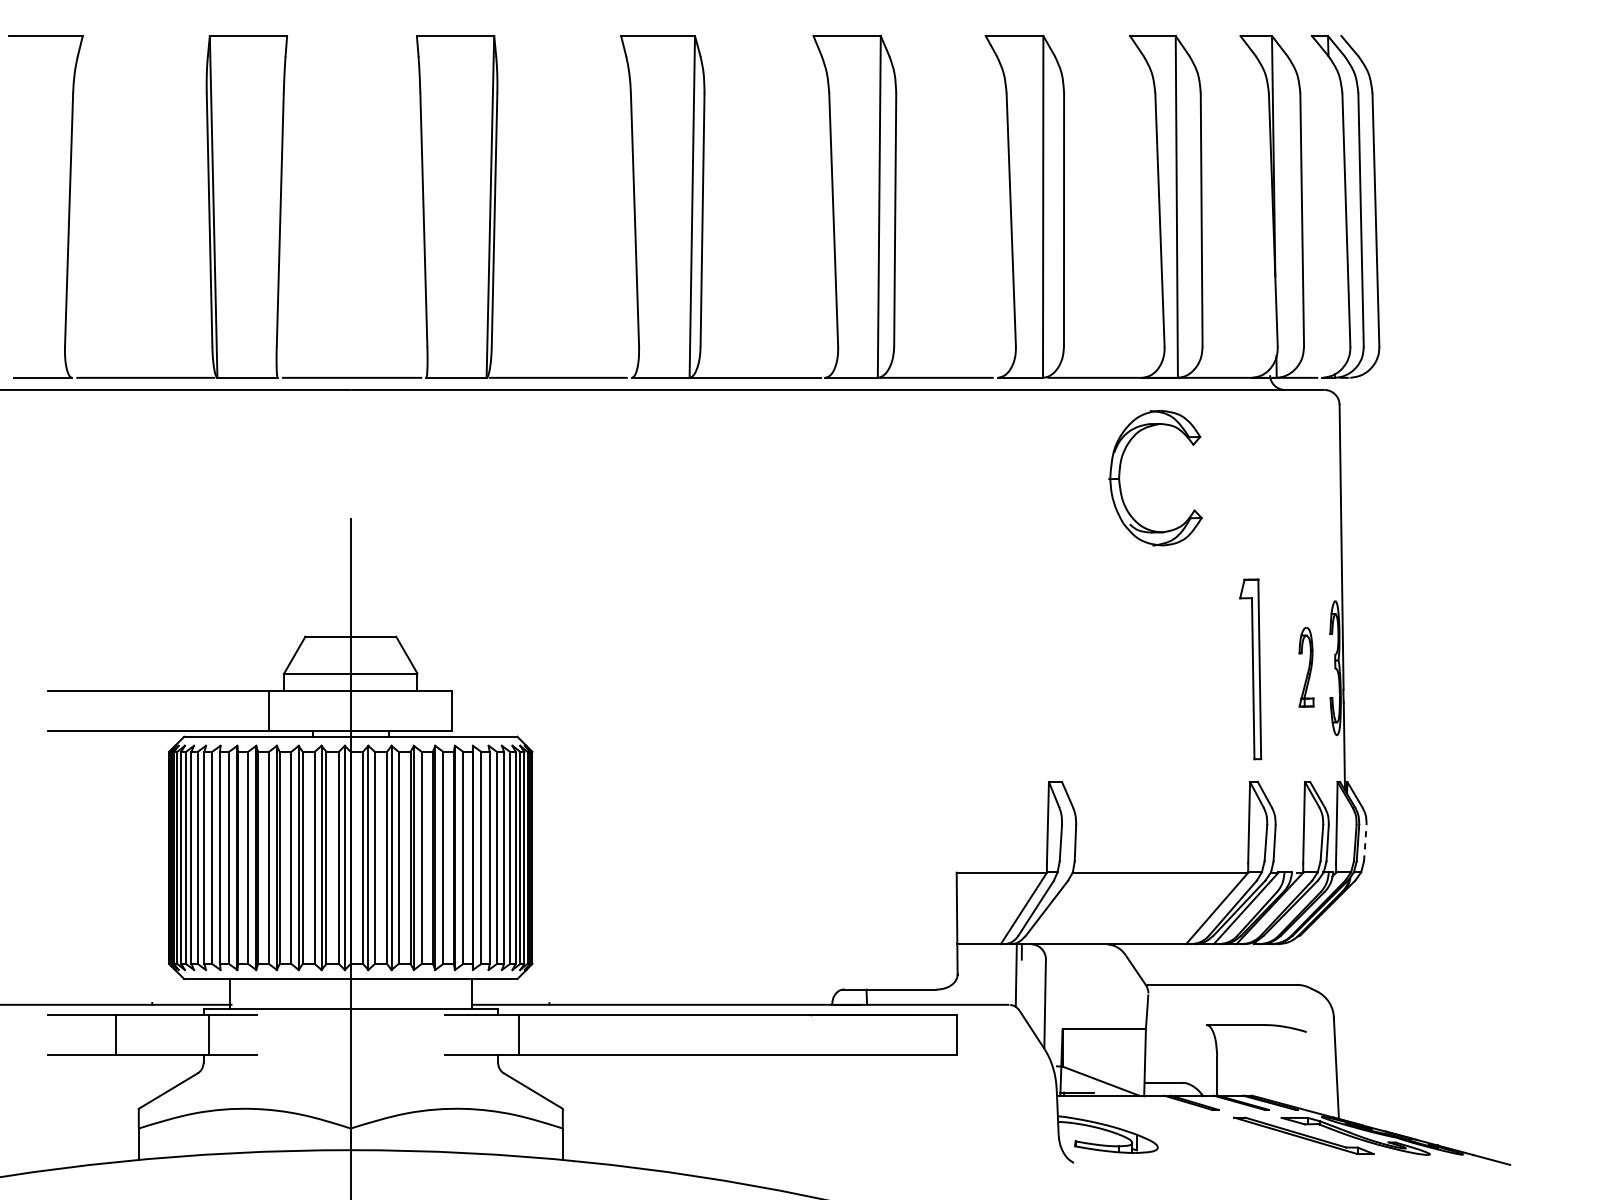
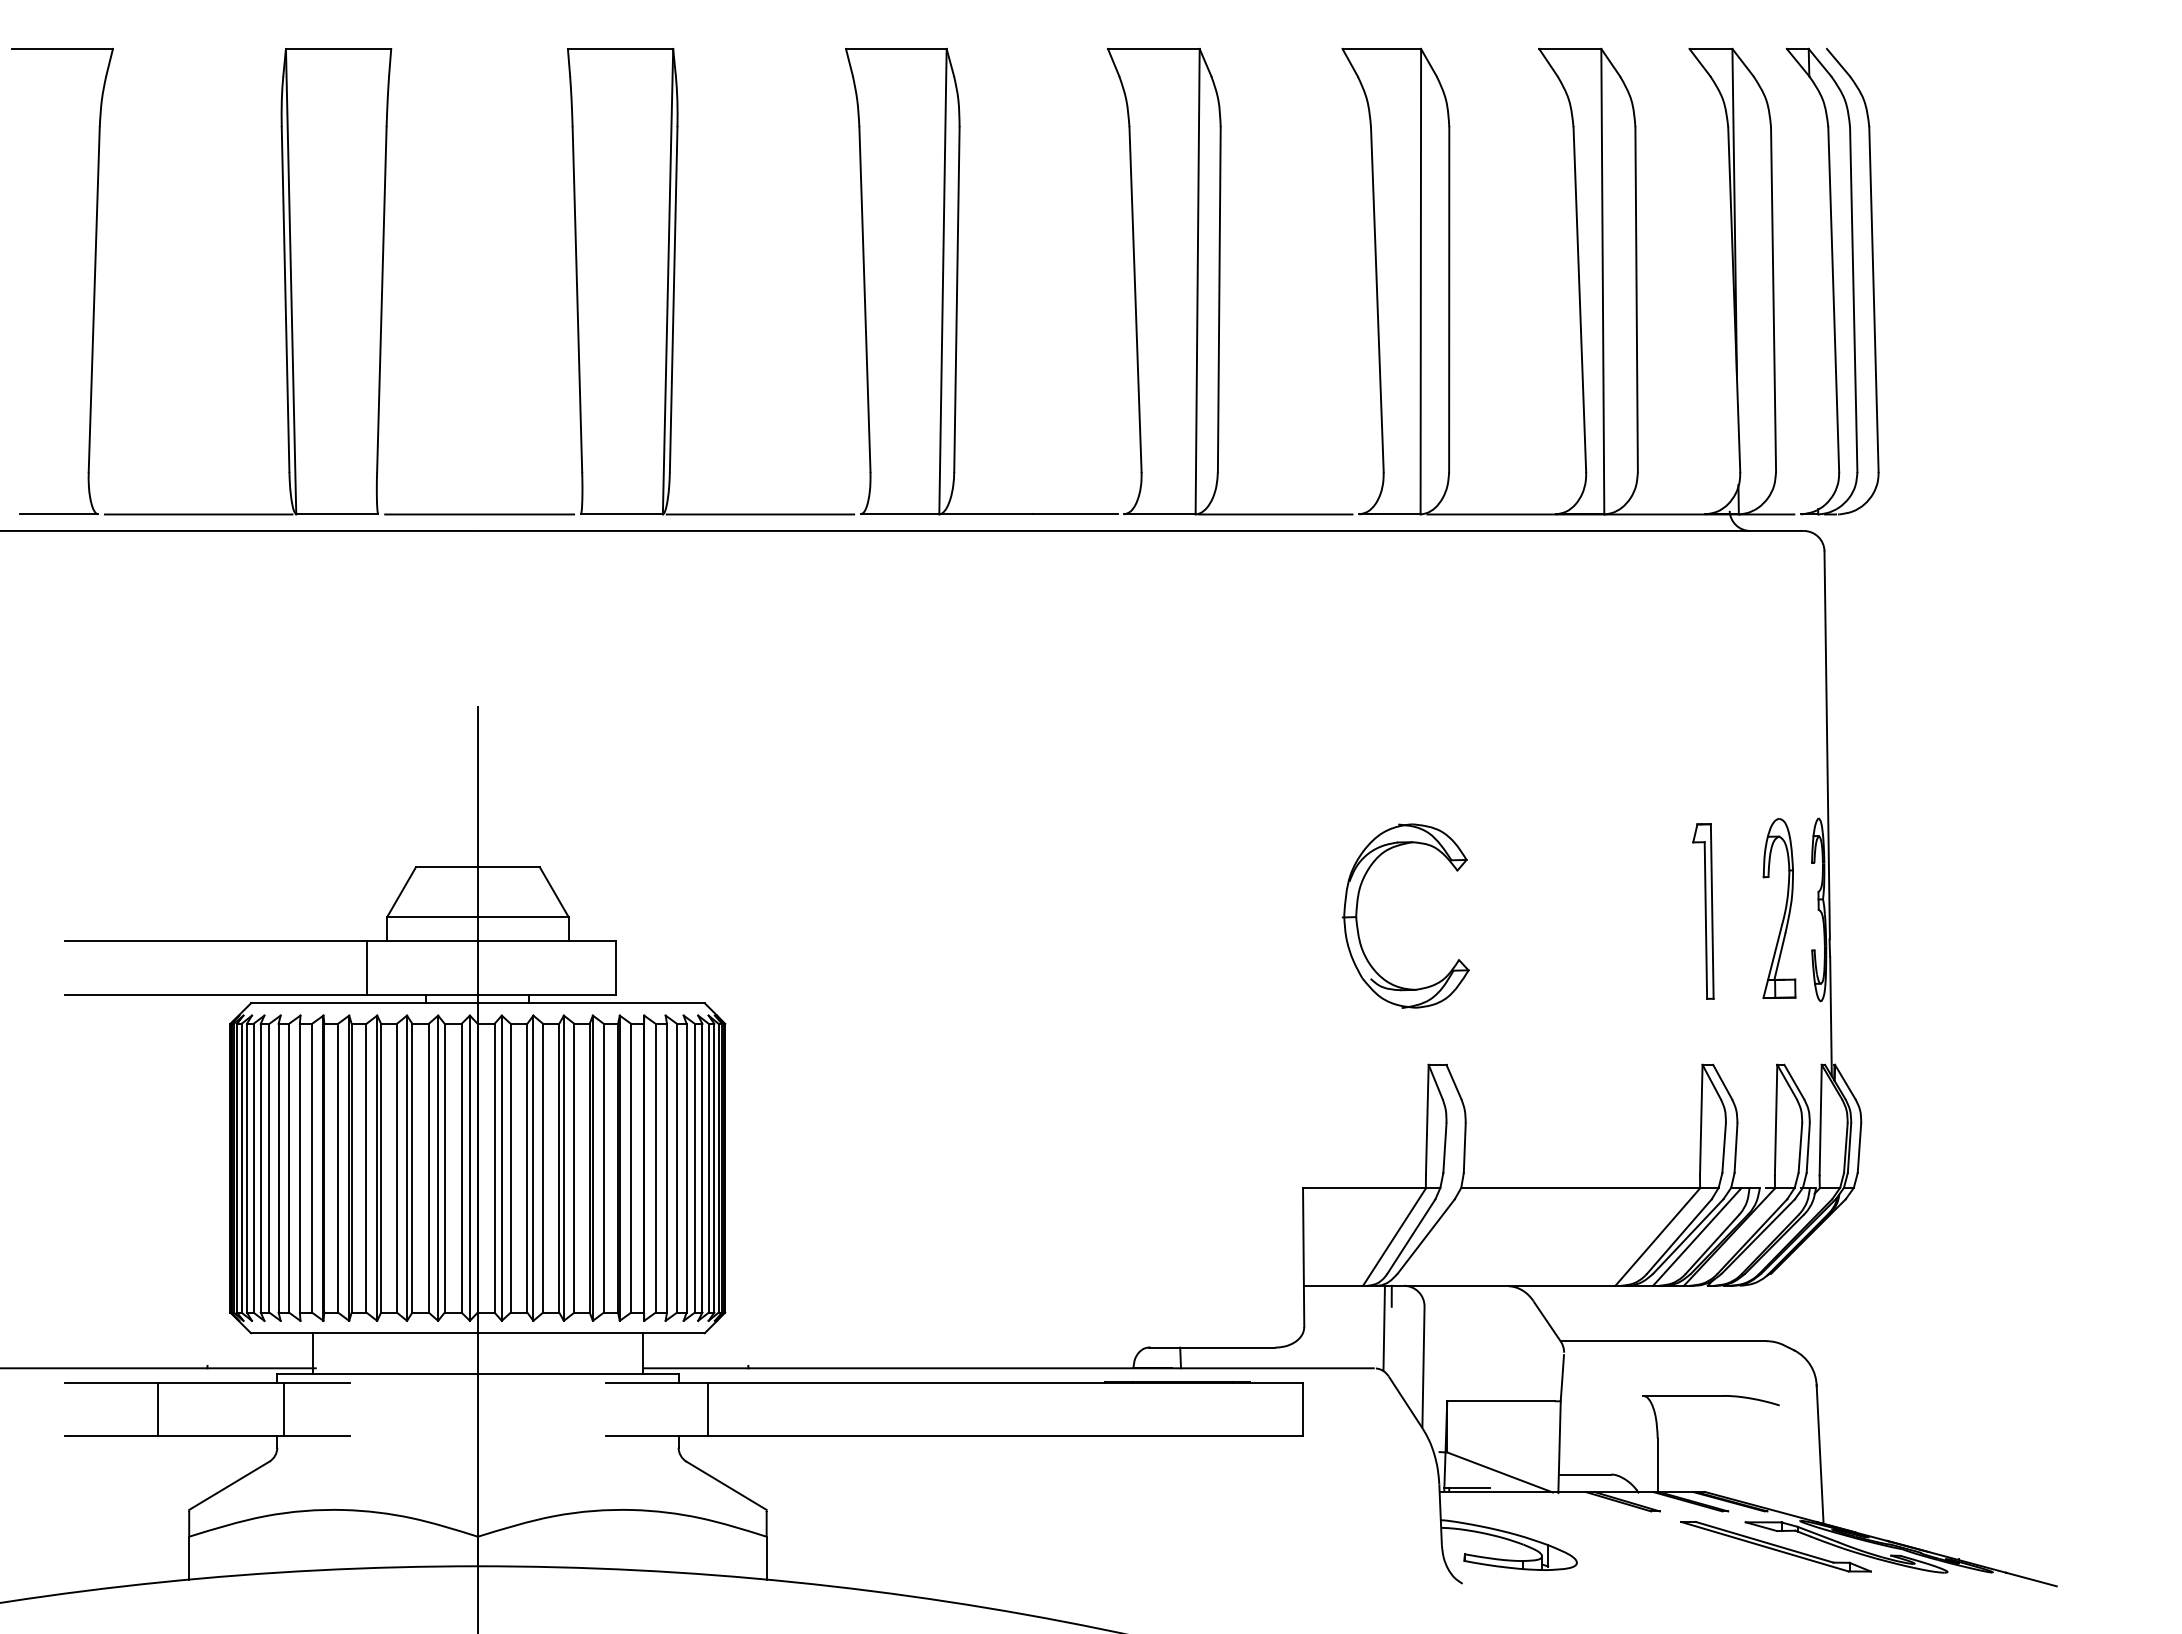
part: (1120, 477) -> (1357, 915), moved
part: (1306, 667) -> (1779, 908), size x1.67
part: (1250, 669) -> (1703, 911), size x0.71
line: (1365, 843) -> (1859, 1148), dashed -> solid

